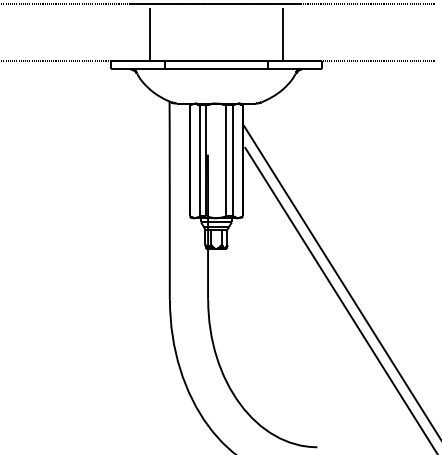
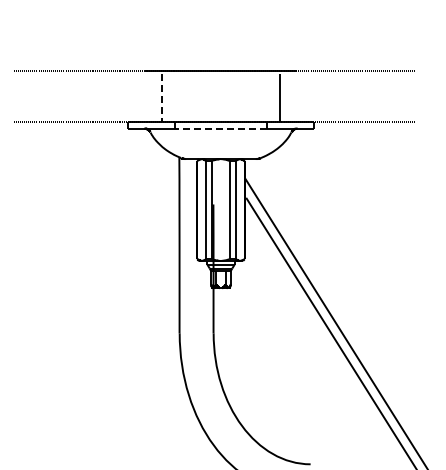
line: (149, 34) -> (161, 97), solid -> dashed
line: (217, 69) -> (221, 128), solid -> dashed

